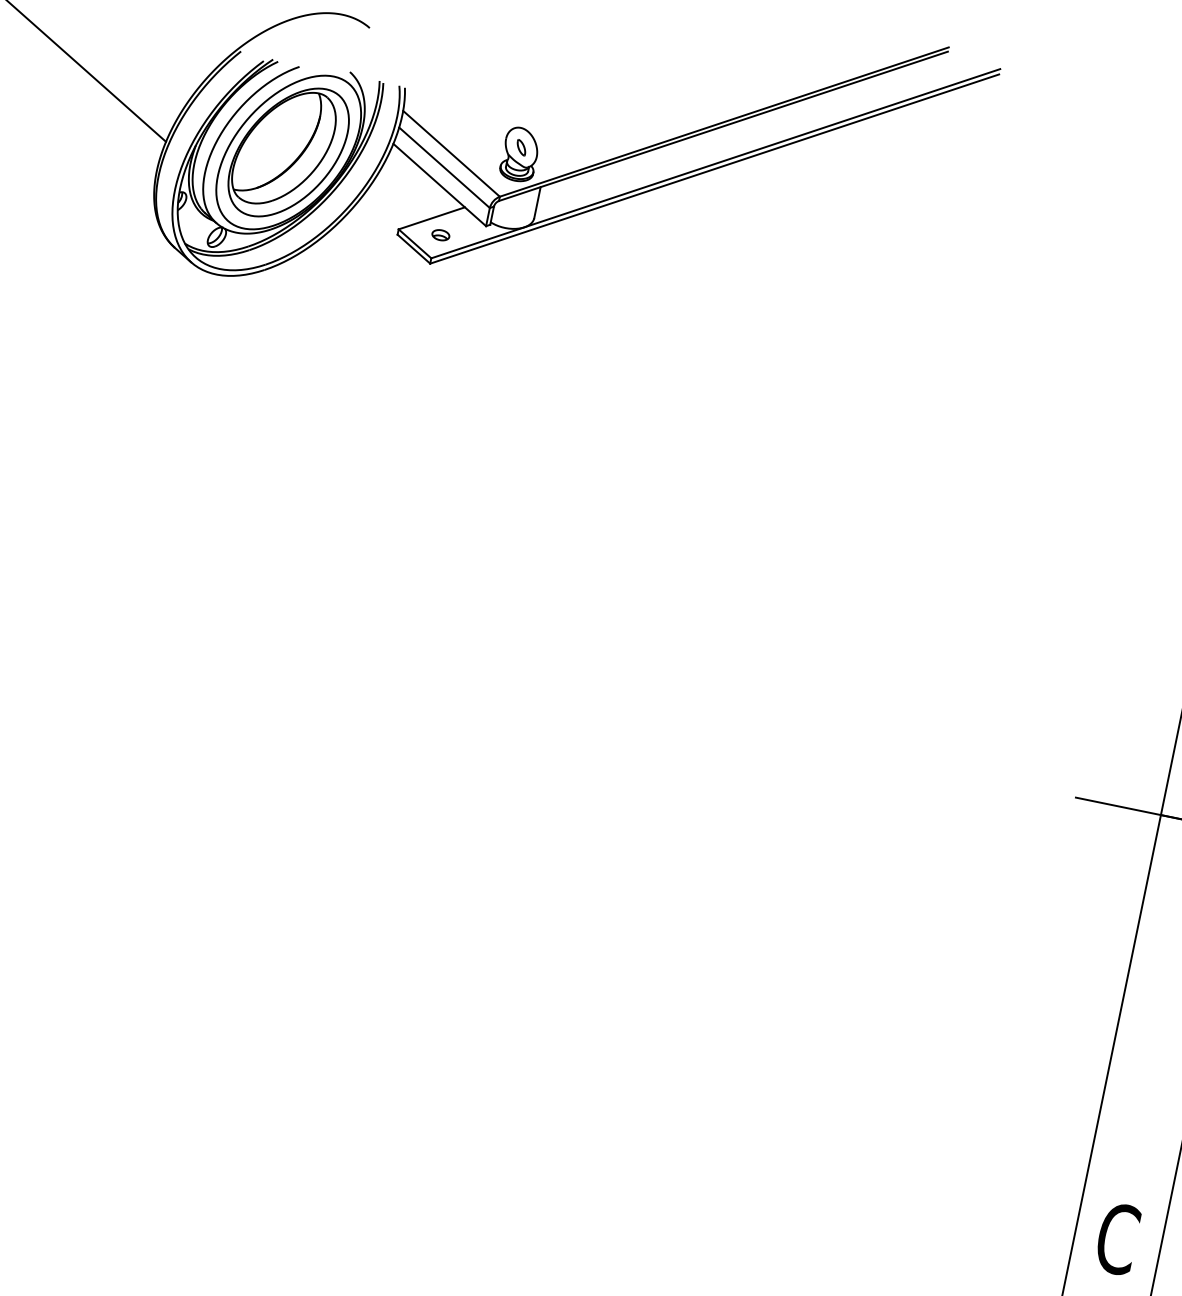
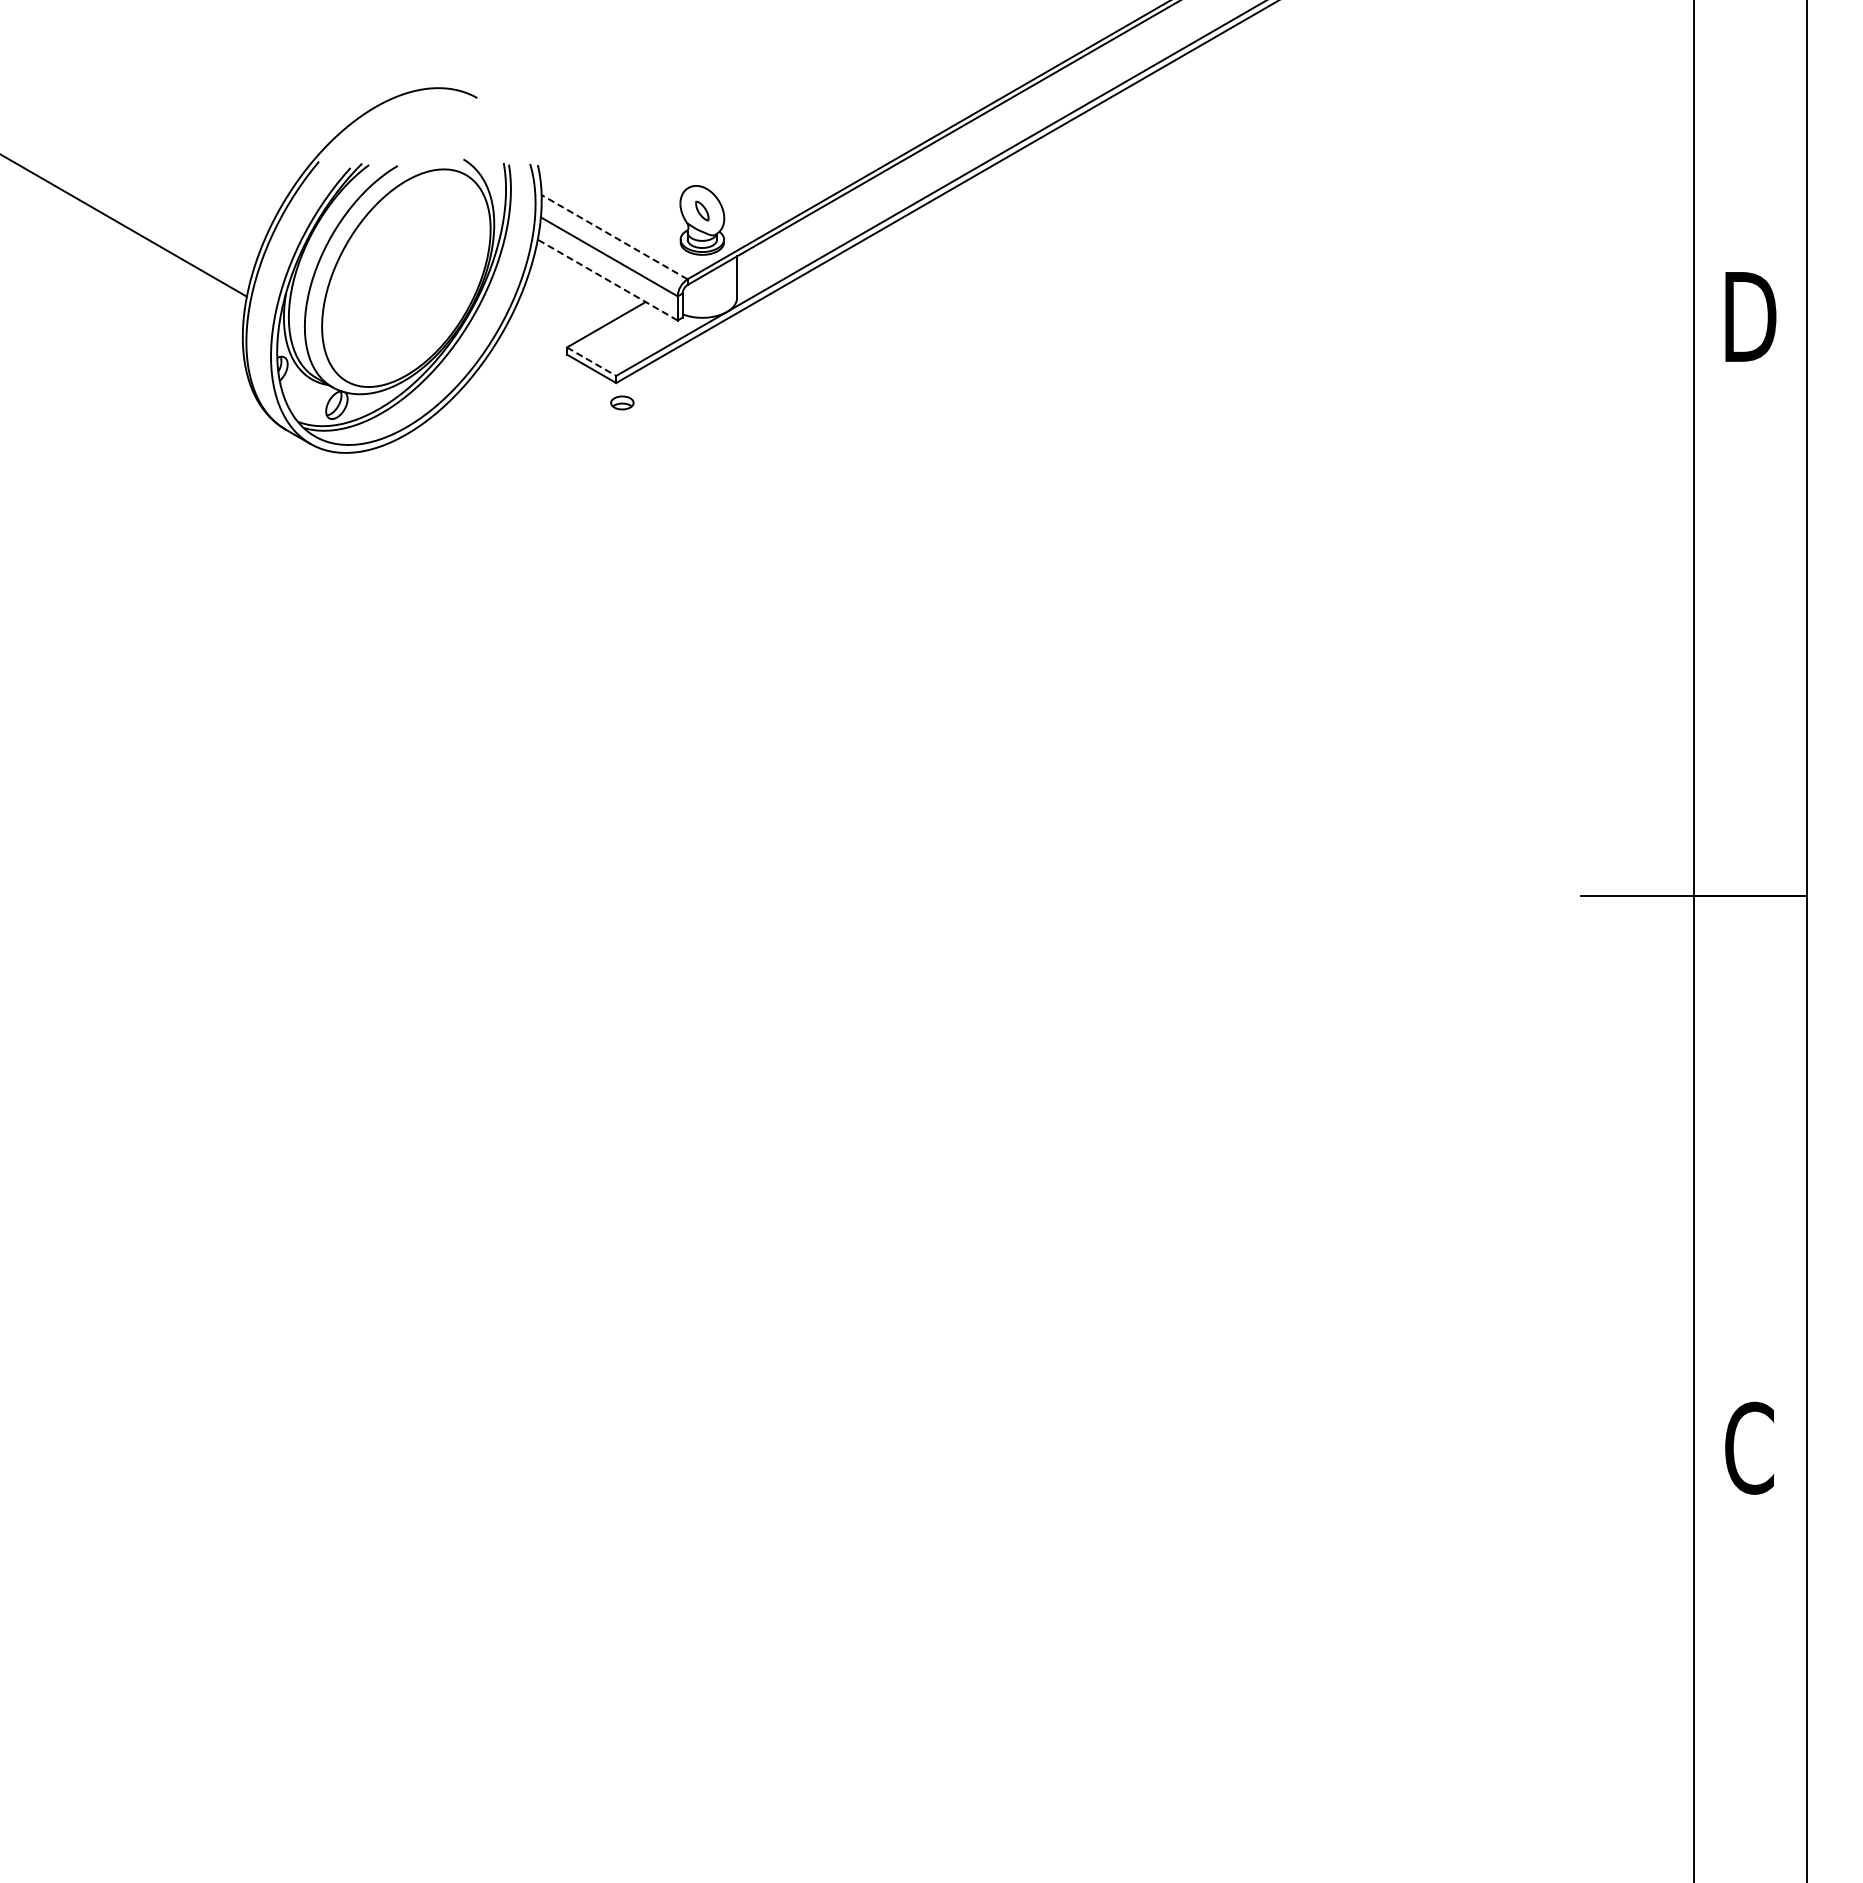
part: (288, 152) -> (406, 277), removed
line: (451, 153) -> (614, 236), solid -> dashed
line: (439, 185) -> (607, 280), solid -> dashed
part: (441, 234) -> (622, 402), moved
line: (415, 243) -> (592, 361), solid -> dashed

